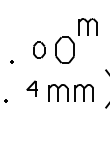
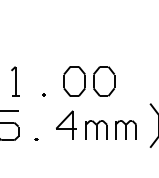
part: (87, 26) -> (129, 54), removed
part: (39, 50) -> (74, 81), size x1.67
part: (32, 87) -> (66, 124), size x1.67

